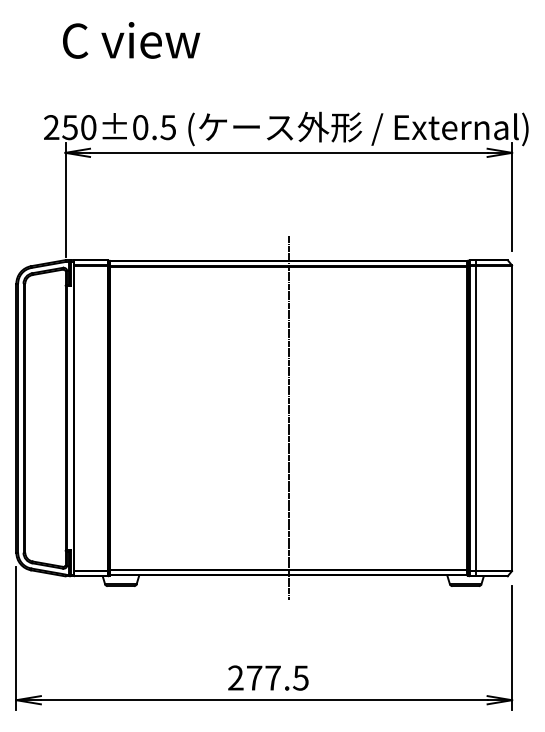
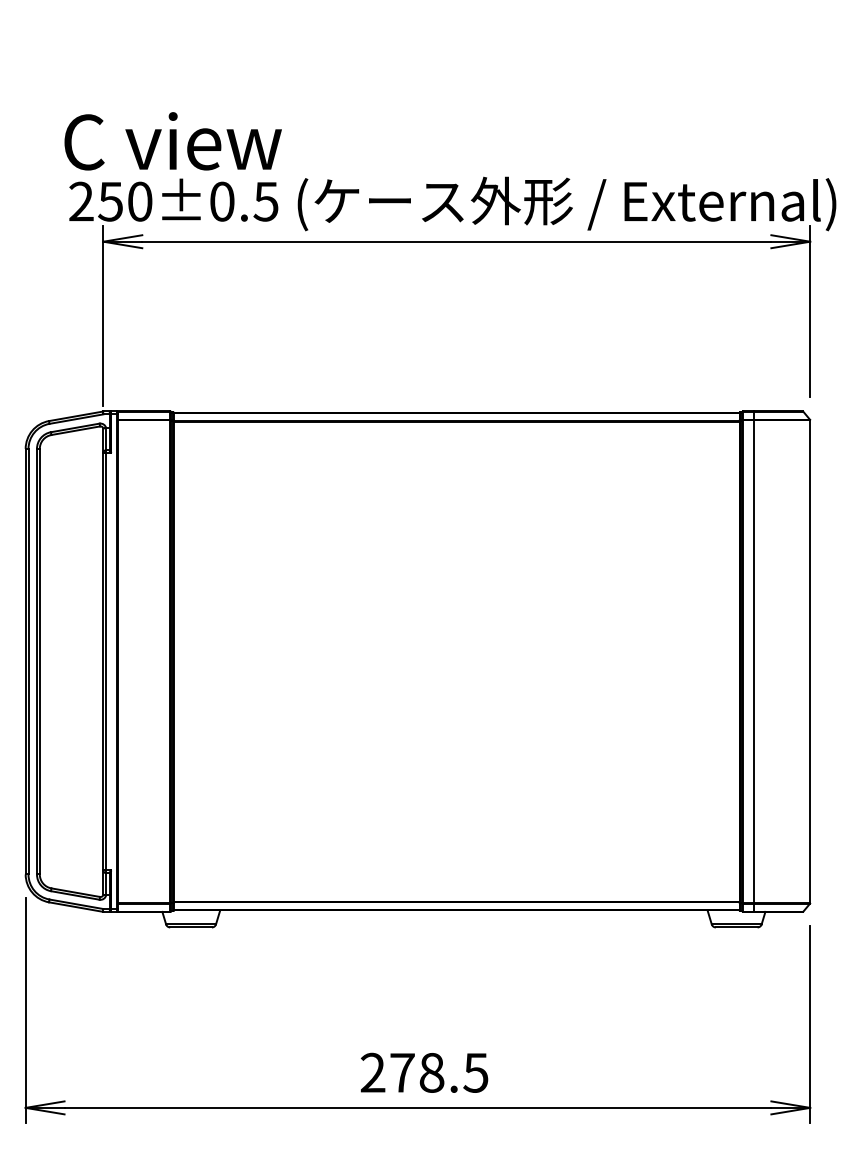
text: (131, 40) -> (173, 141), moved
line: (288, 418) -> (456, 662), removed
text: (272, 677) -> (431, 1071), 277.5 -> 278.5

